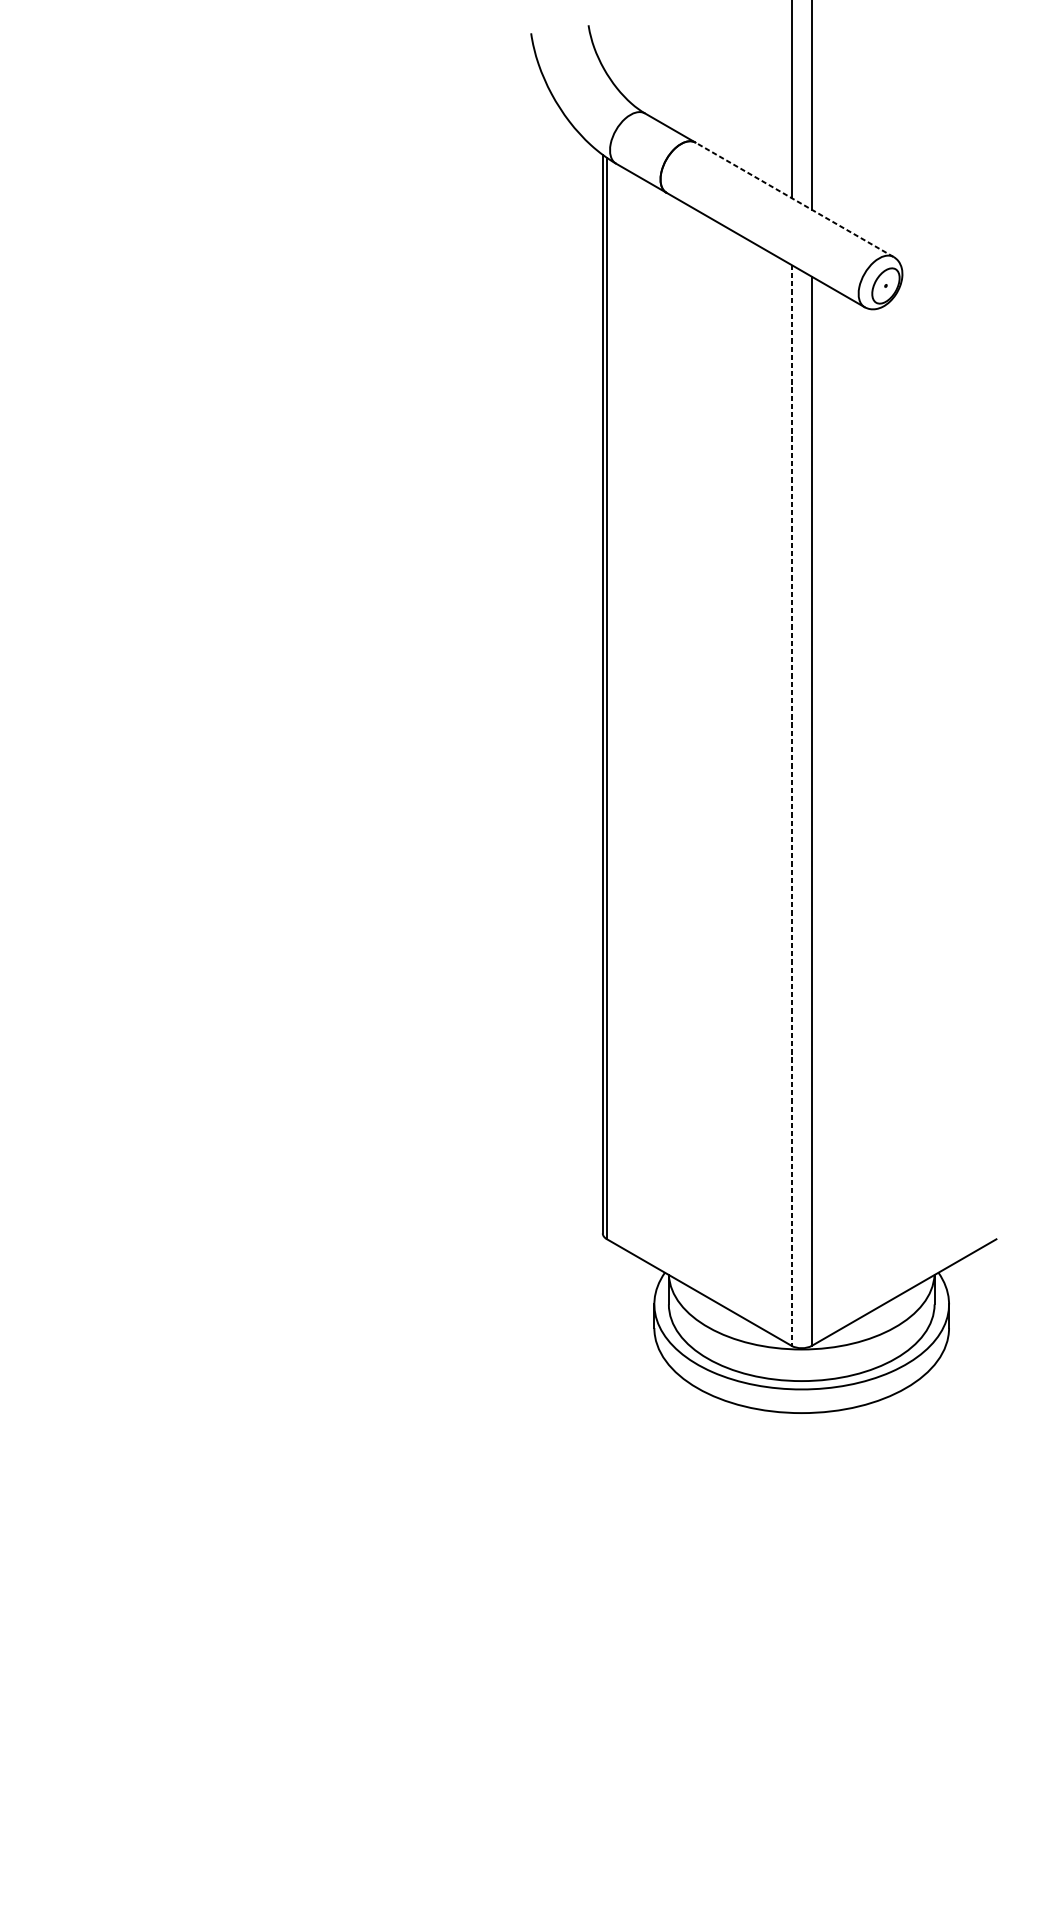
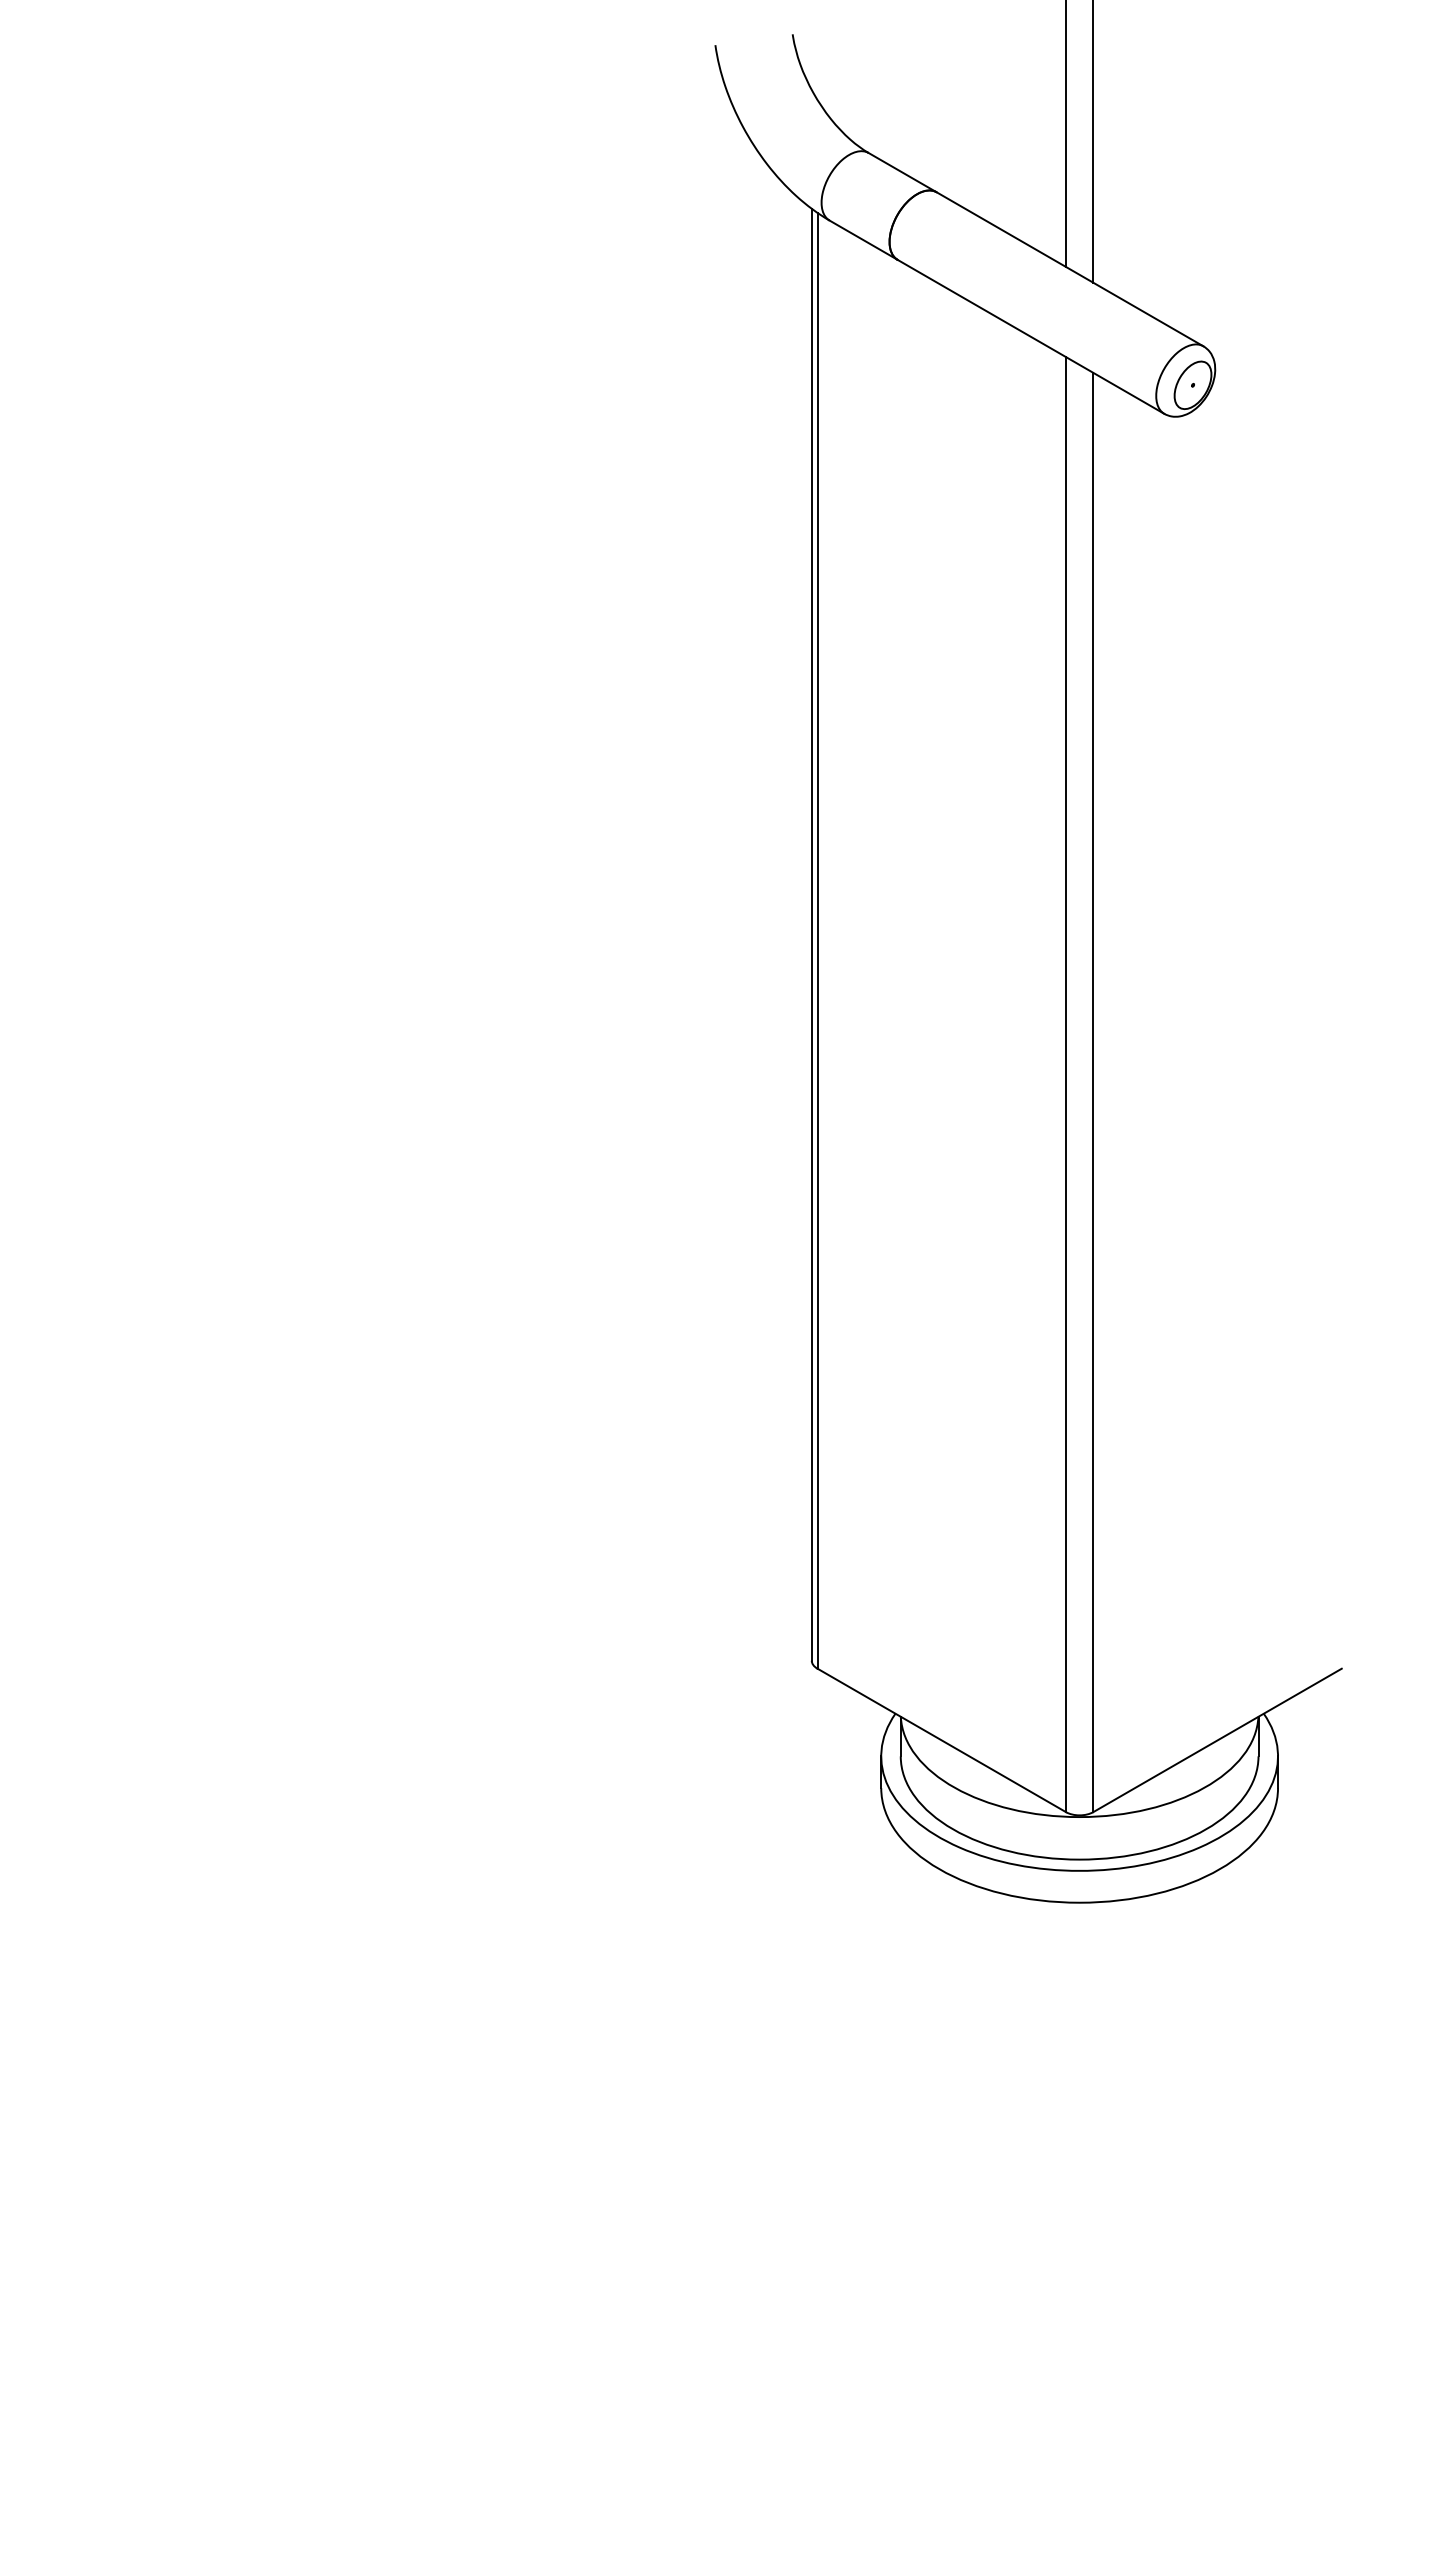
line: (794, 199) -> (1069, 269), dashed -> solid
line: (791, 805) -> (1065, 1084), dashed -> solid

